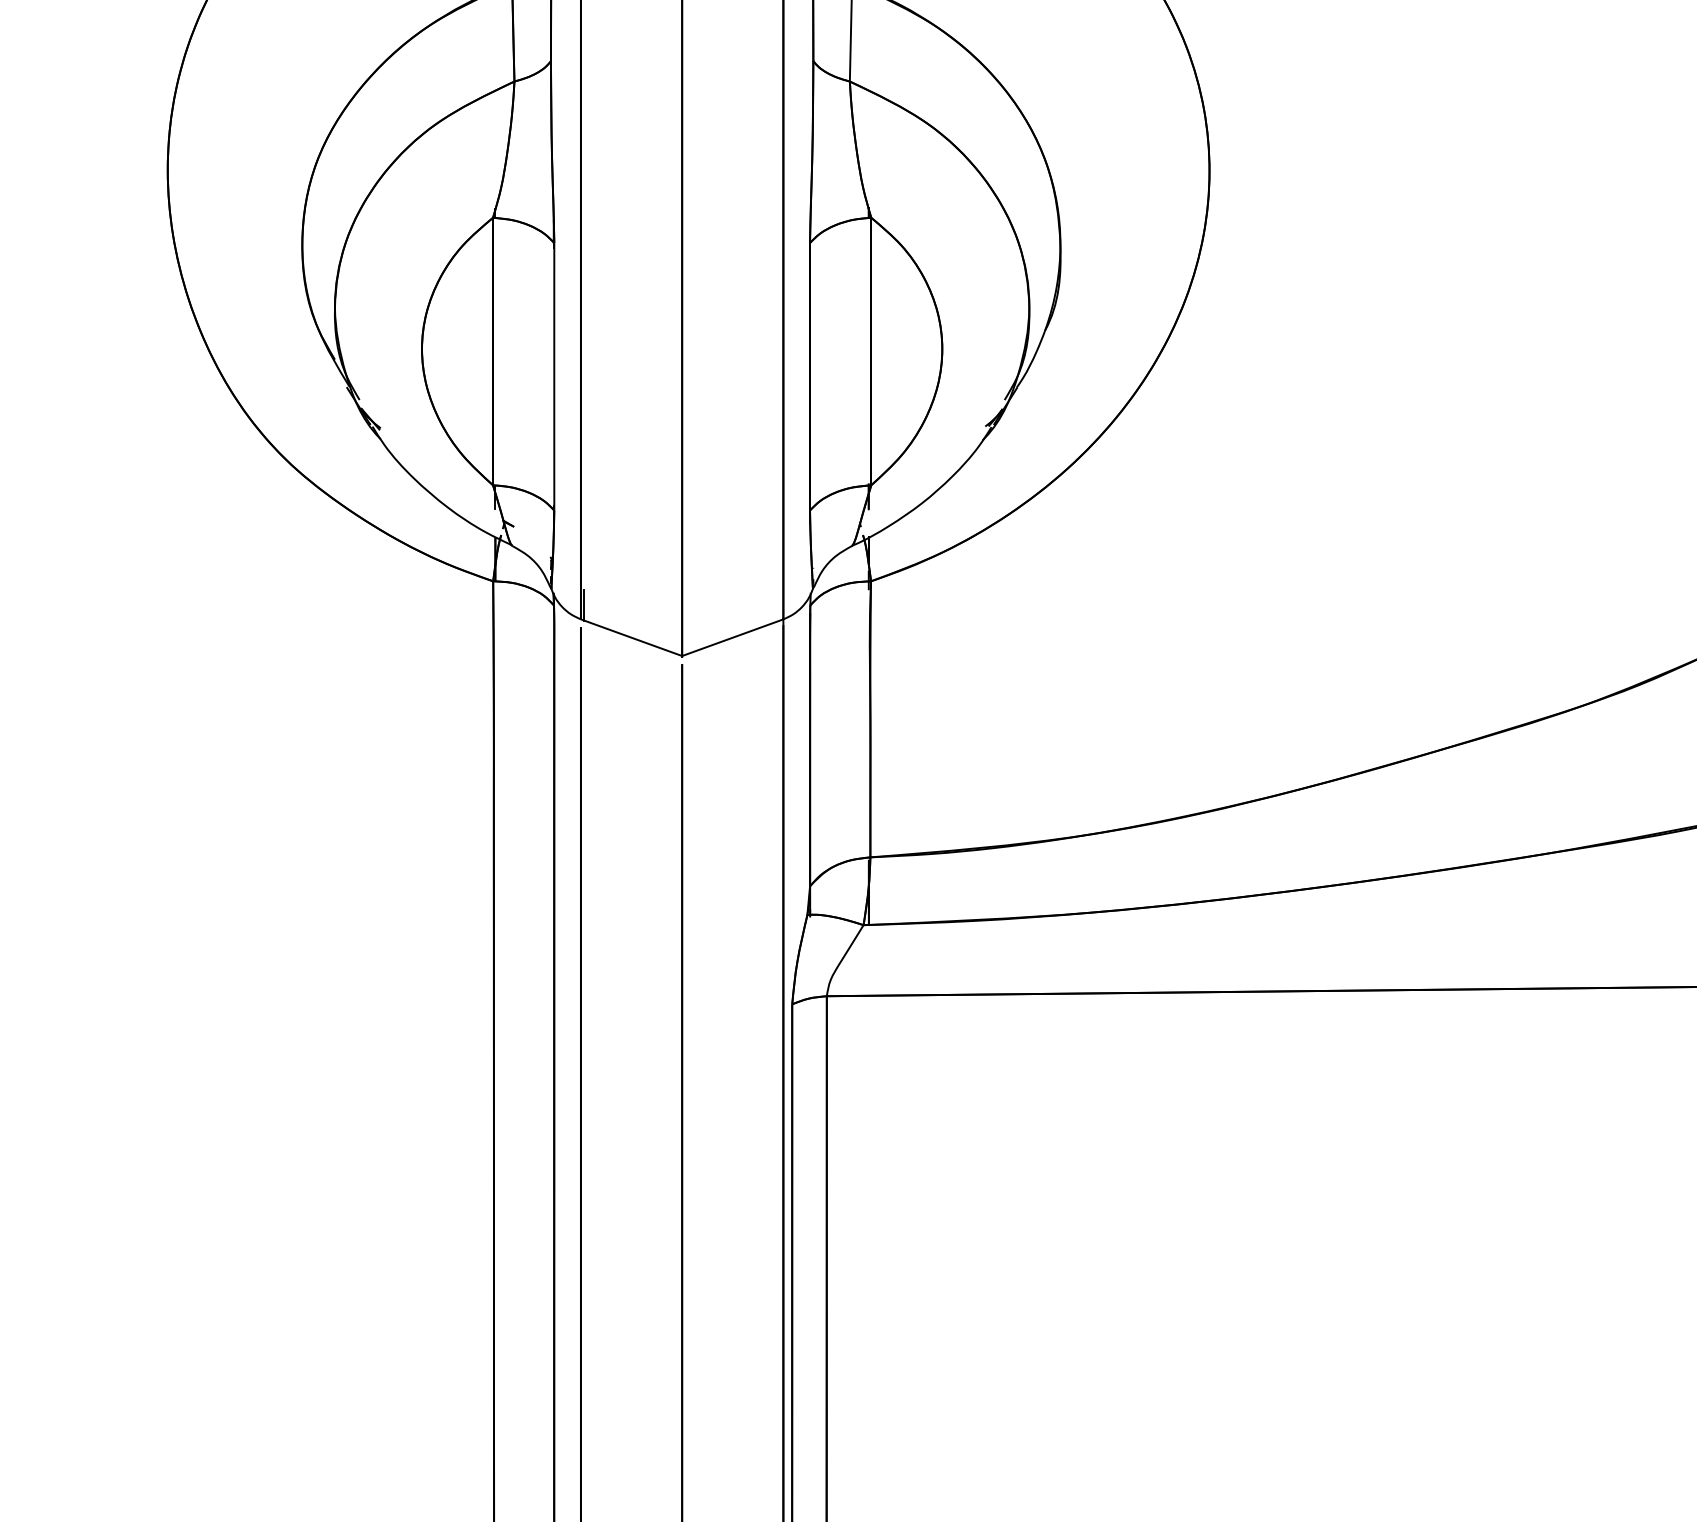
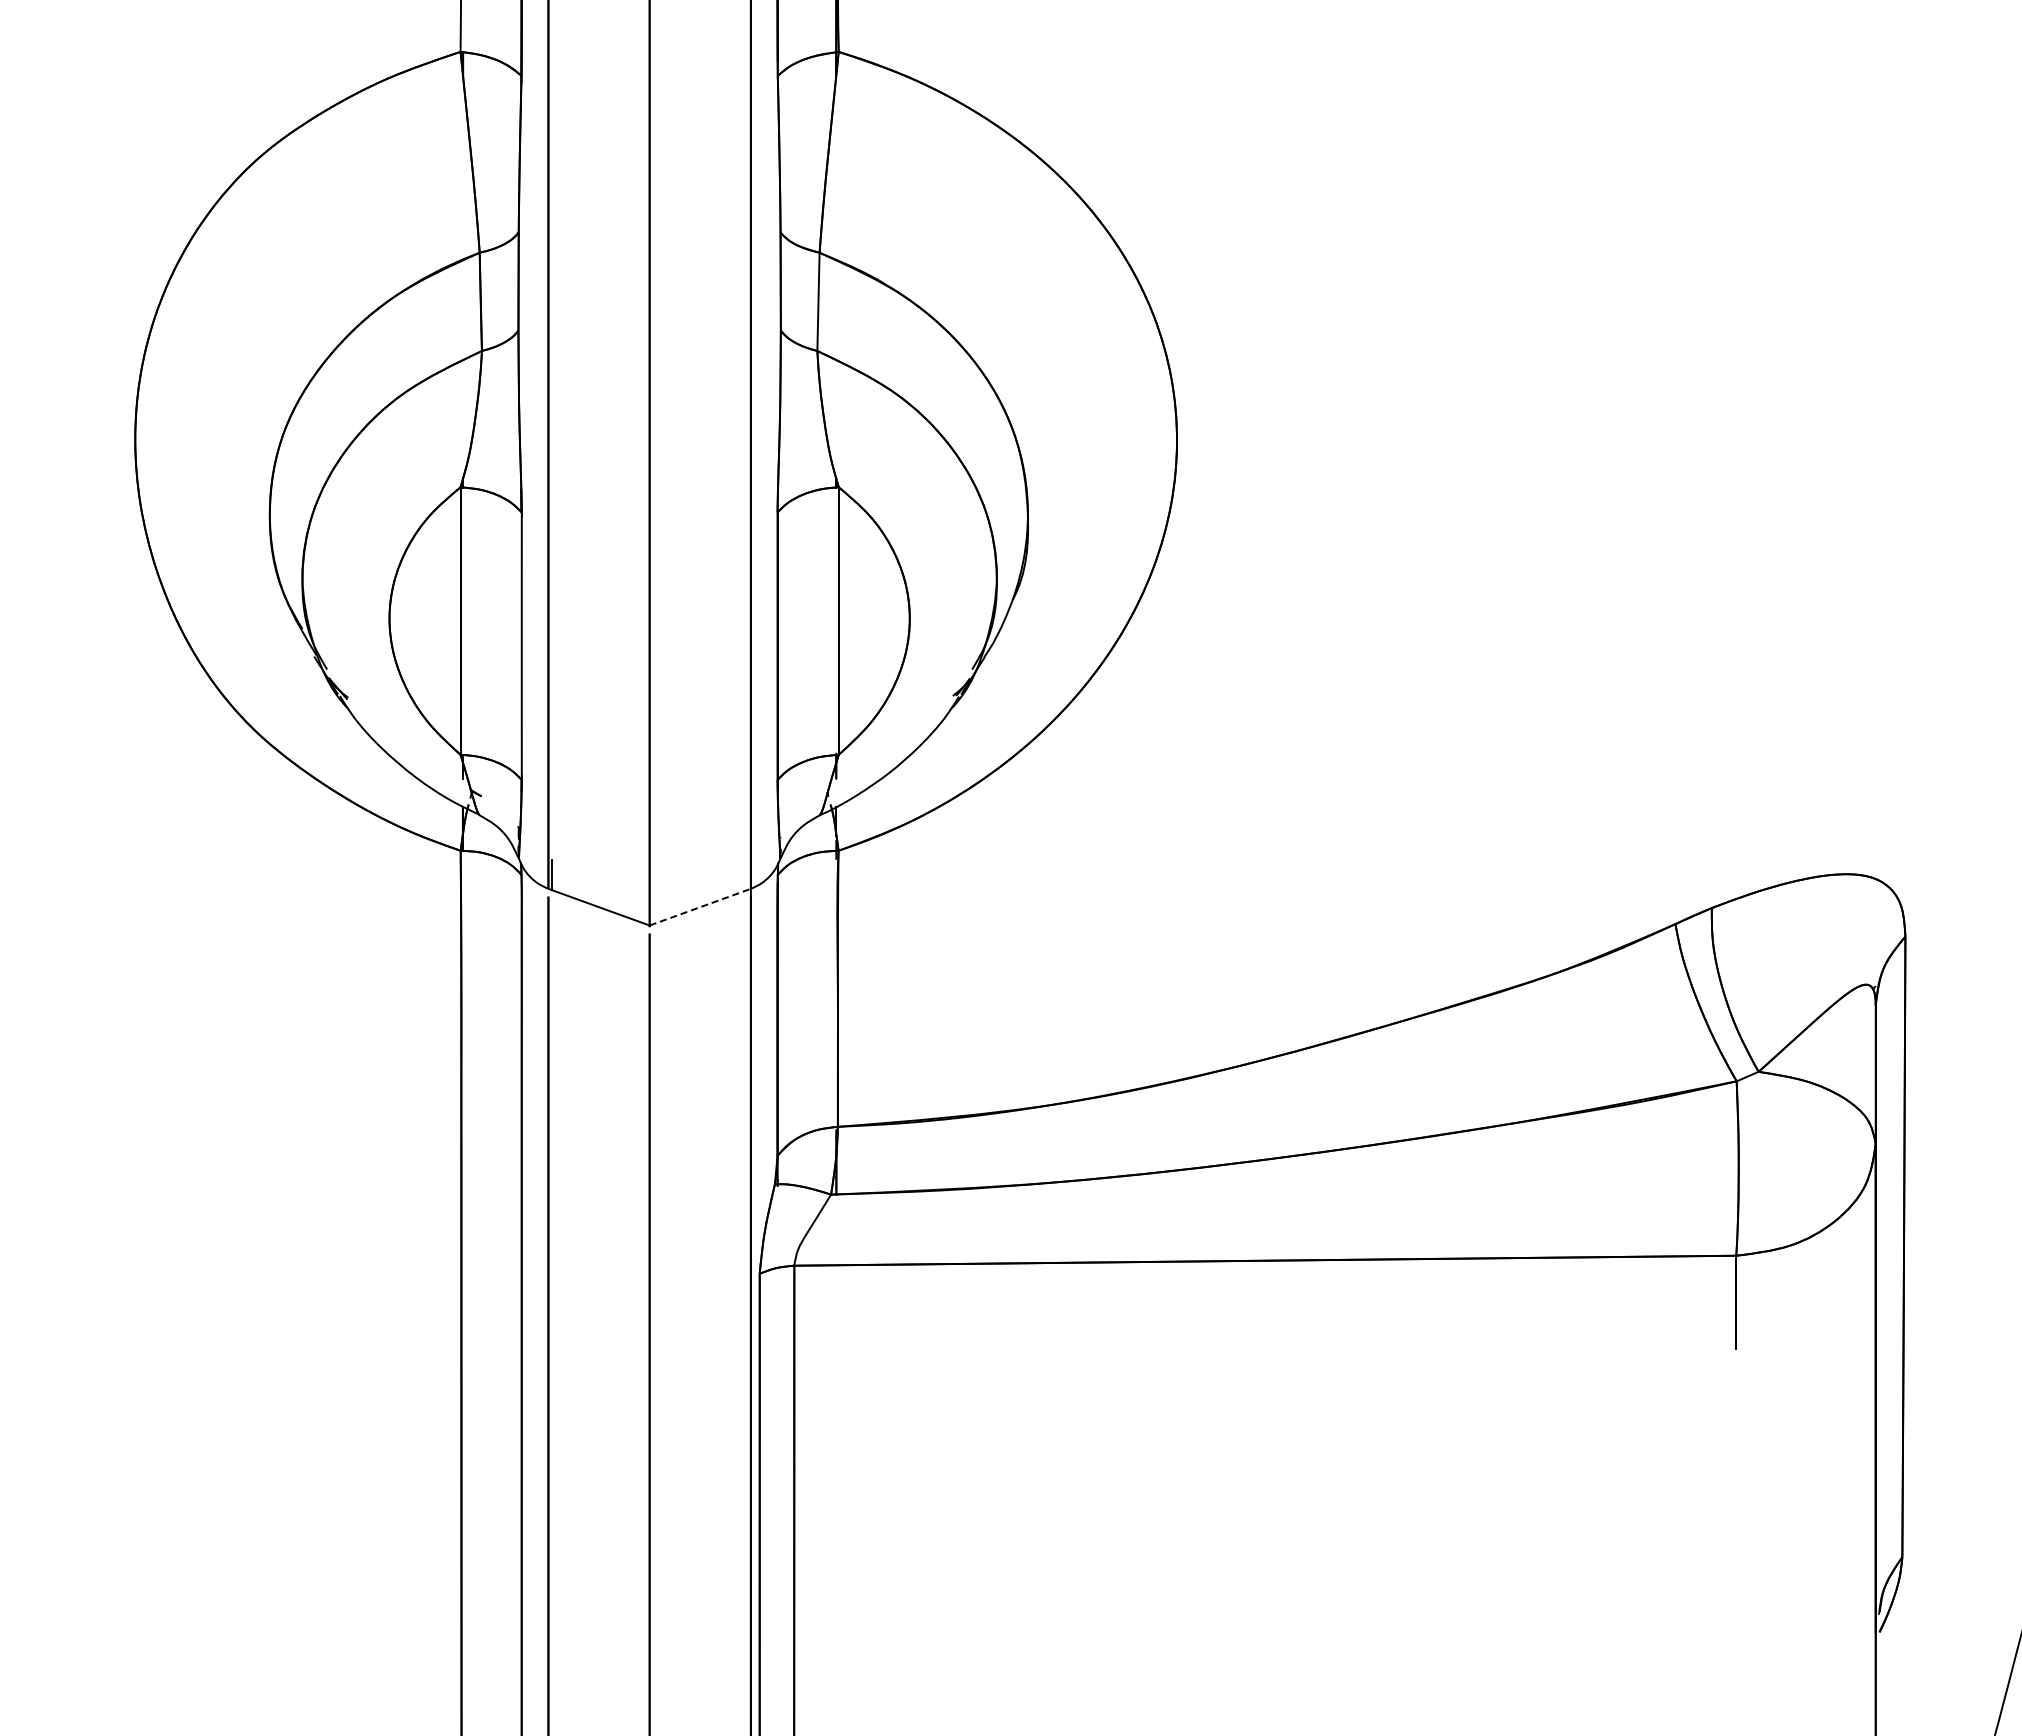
line: (733, 638) -> (700, 907), solid -> dashed

